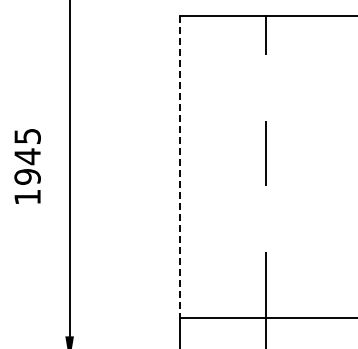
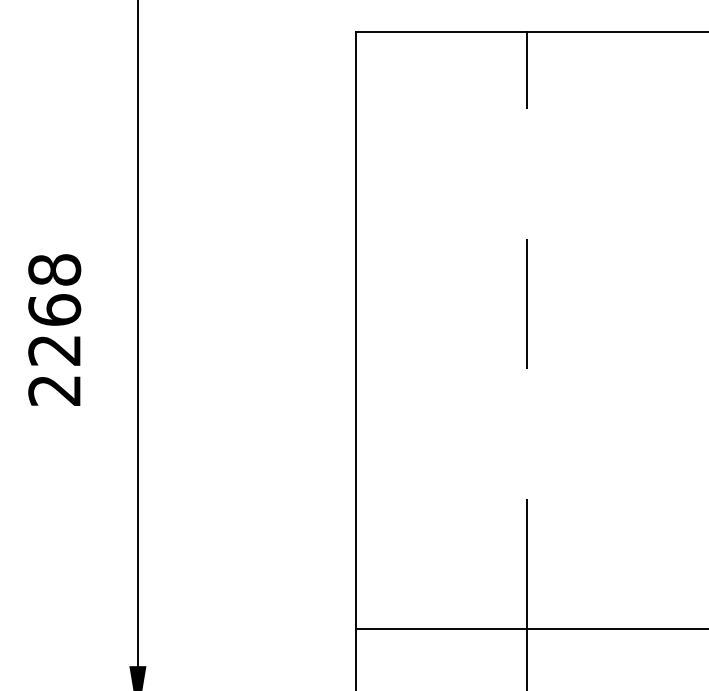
text: (27, 166) -> (54, 329), 1945 -> 2268
line: (179, 166) -> (355, 329), dashed -> solid

